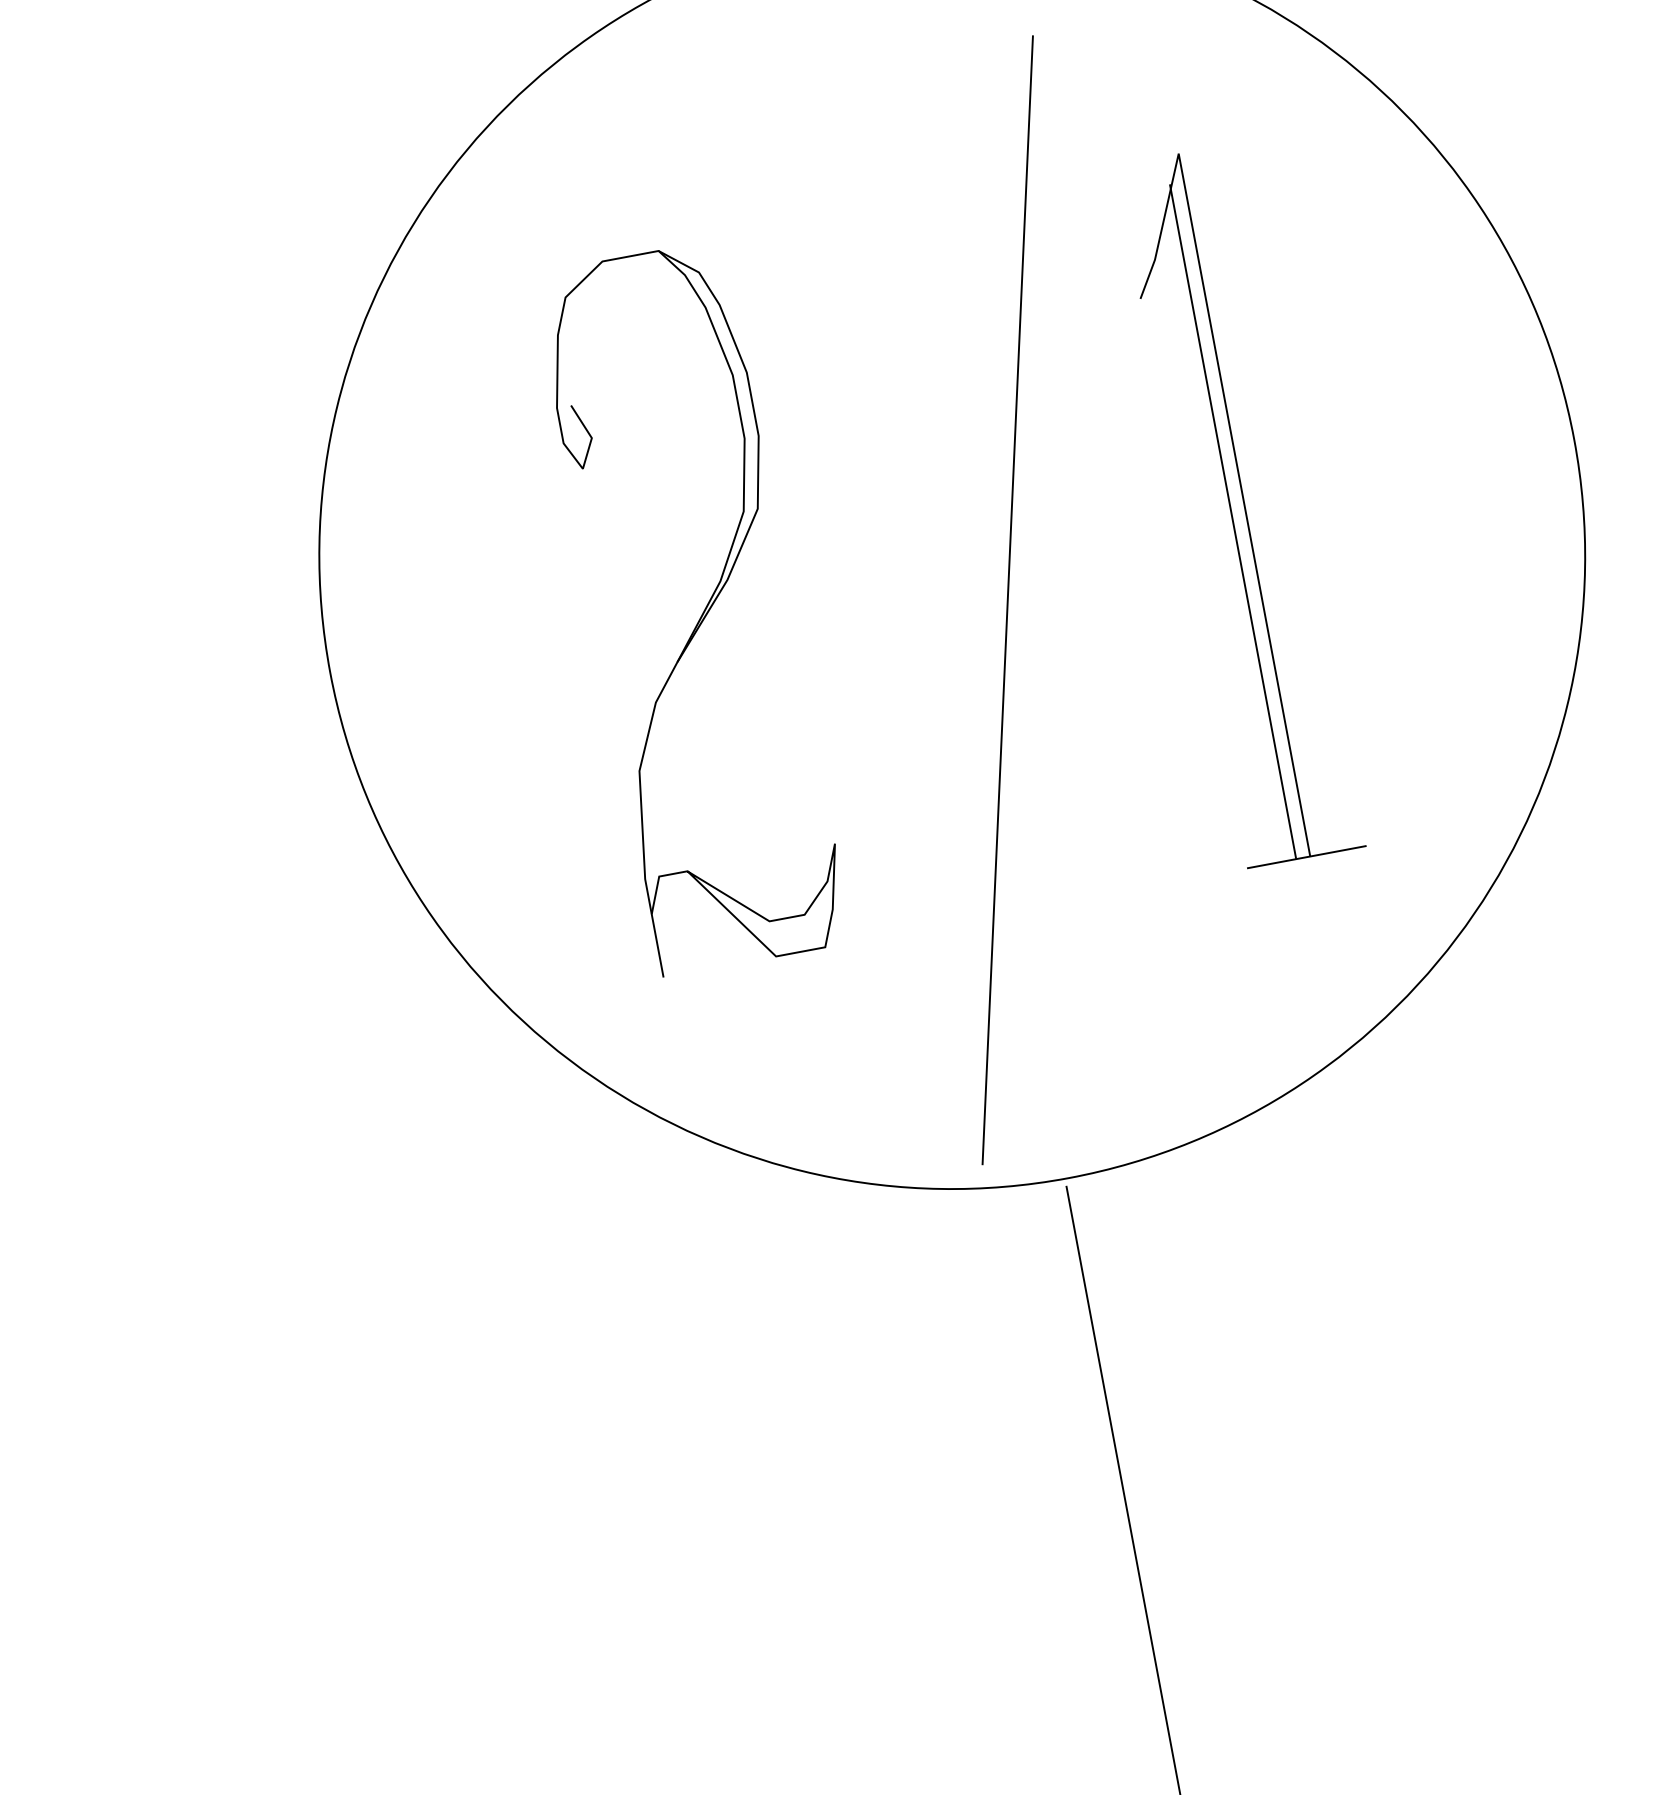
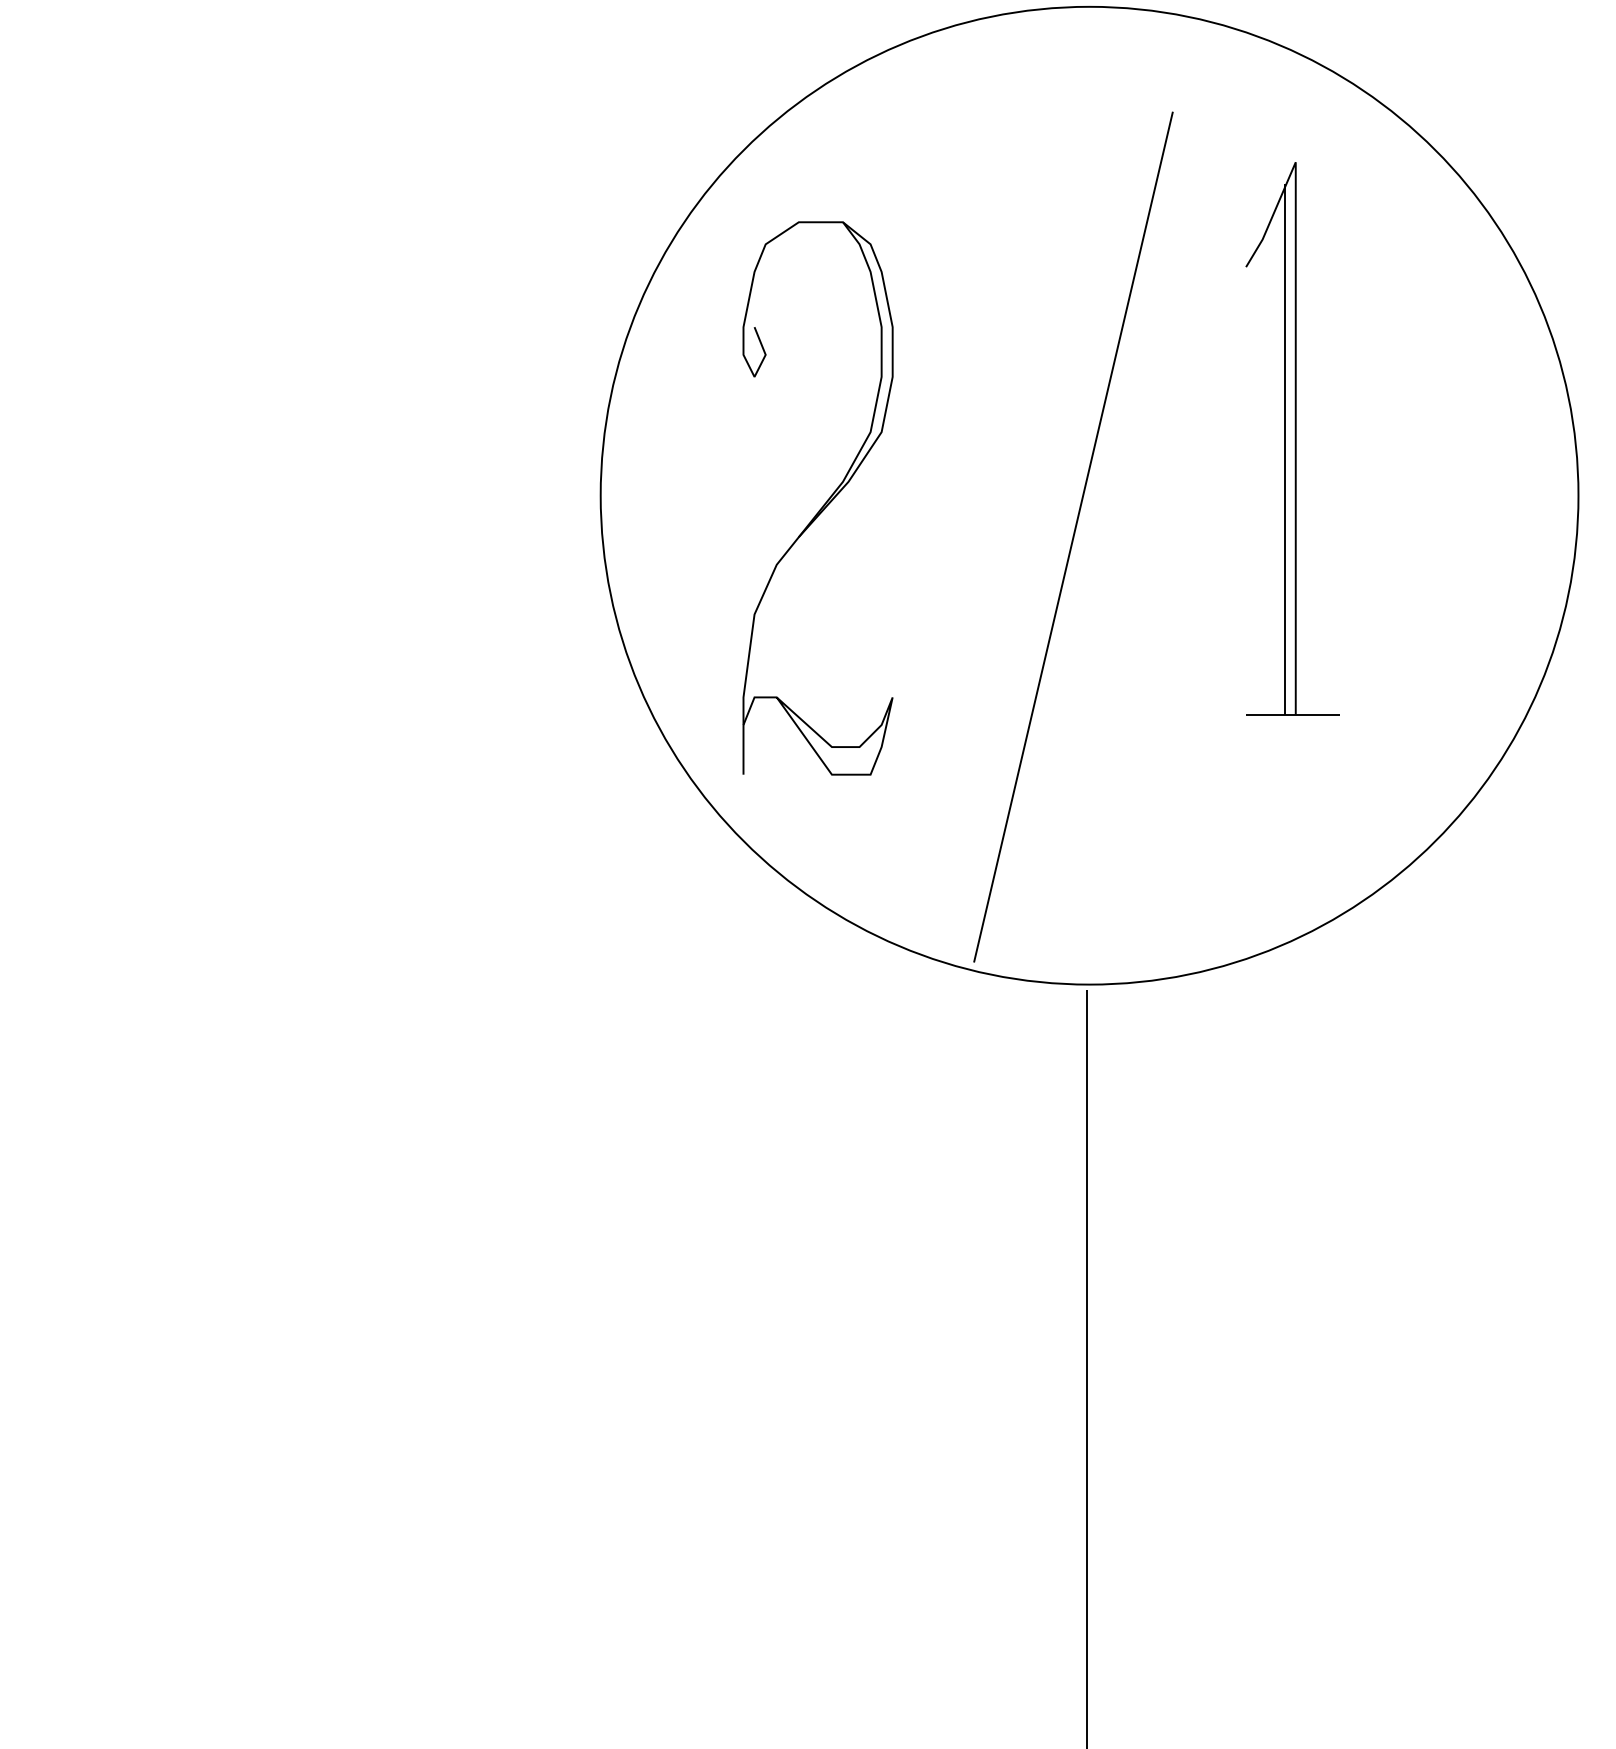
part: (1240, 505) -> (1292, 438), moved
line: (1007, 599) -> (1073, 536), moved
part: (701, 614) -> (823, 504), moved

